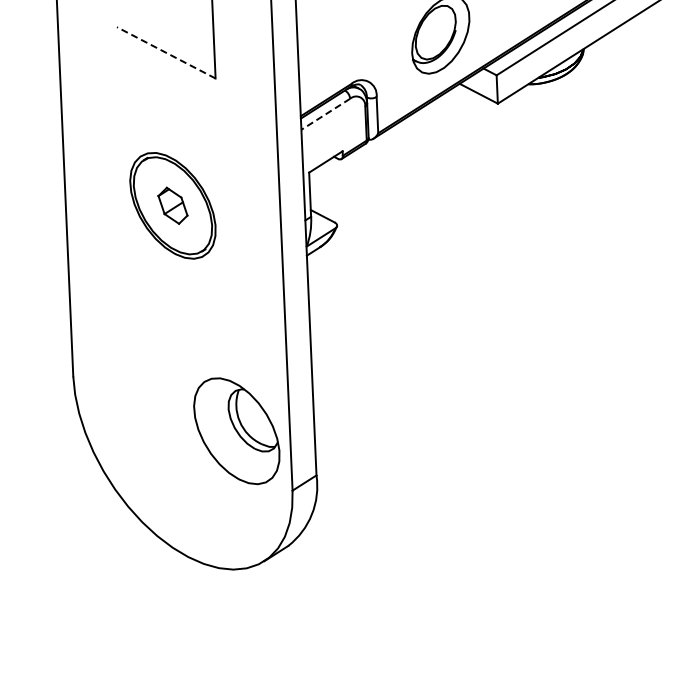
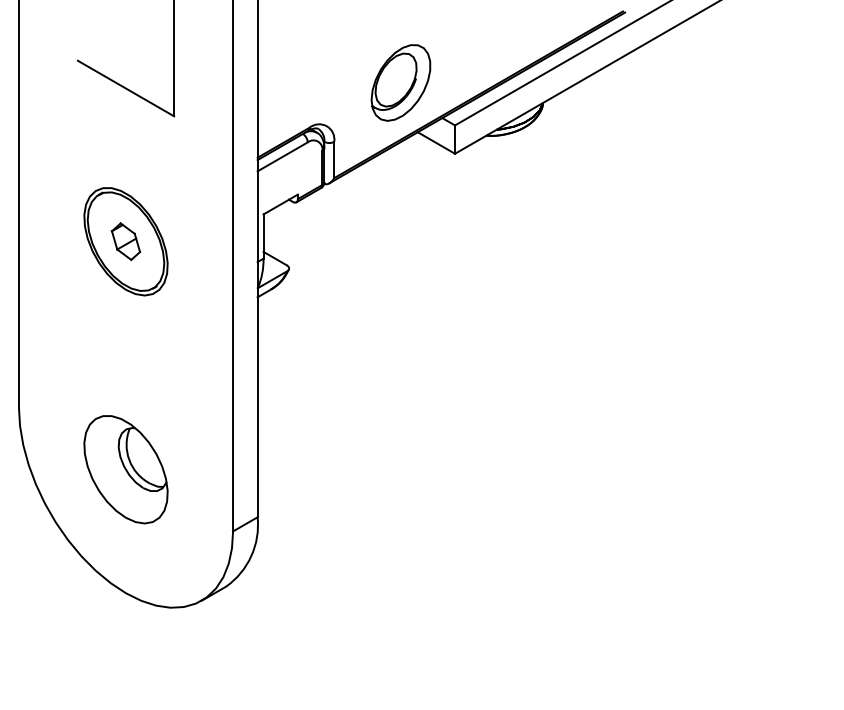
line: (166, 52) -> (126, 88), dashed -> solid
line: (325, 113) -> (282, 156), dashed -> solid
part: (236, 431) -> (125, 469), moved

